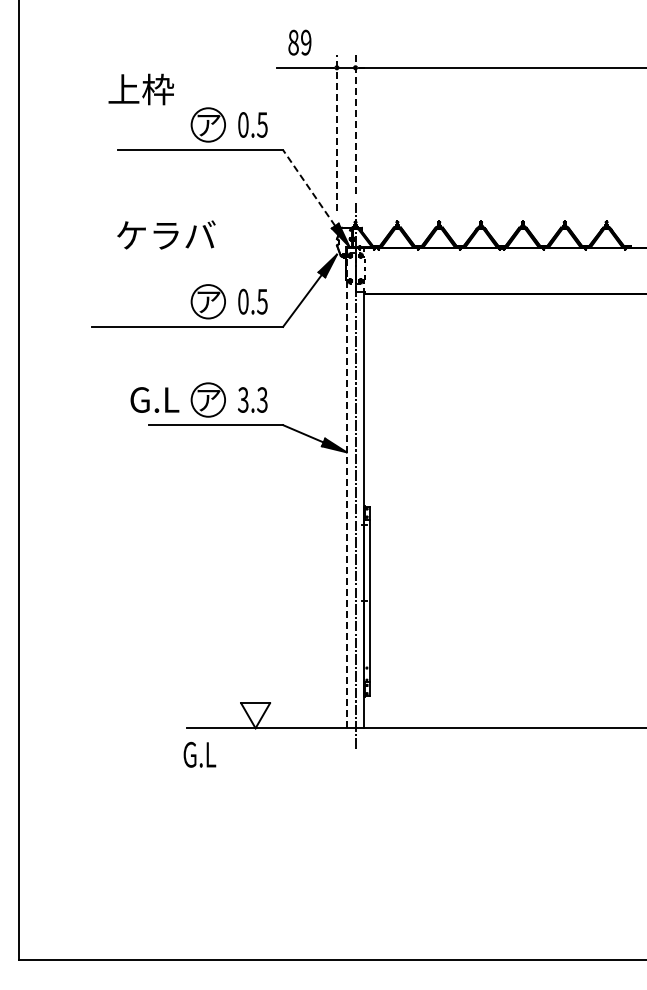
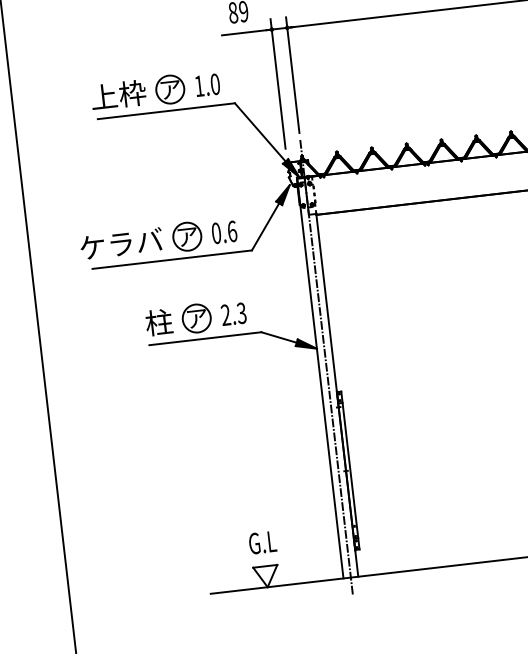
text: (140, 89) -> (117, 95), moved
text: (252, 124) -> (206, 84), 0.5 -> 1.0
line: (355, 124) -> (292, 75), dashed -> solid
line: (336, 133) -> (277, 84), dashed -> solid
line: (308, 187) -> (259, 131), dashed -> solid
text: (166, 234) -> (121, 243), moved
text: (262, 301) -> (232, 231), 0.5 -> 0.6
text: (154, 399) -> (151, 323), G.L -> 柱
text: (243, 399) -> (225, 314), 3.3 -> 2.3
line: (346, 487) -> (320, 378), dashed -> solid
text: (199, 754) -> (262, 542), moved

